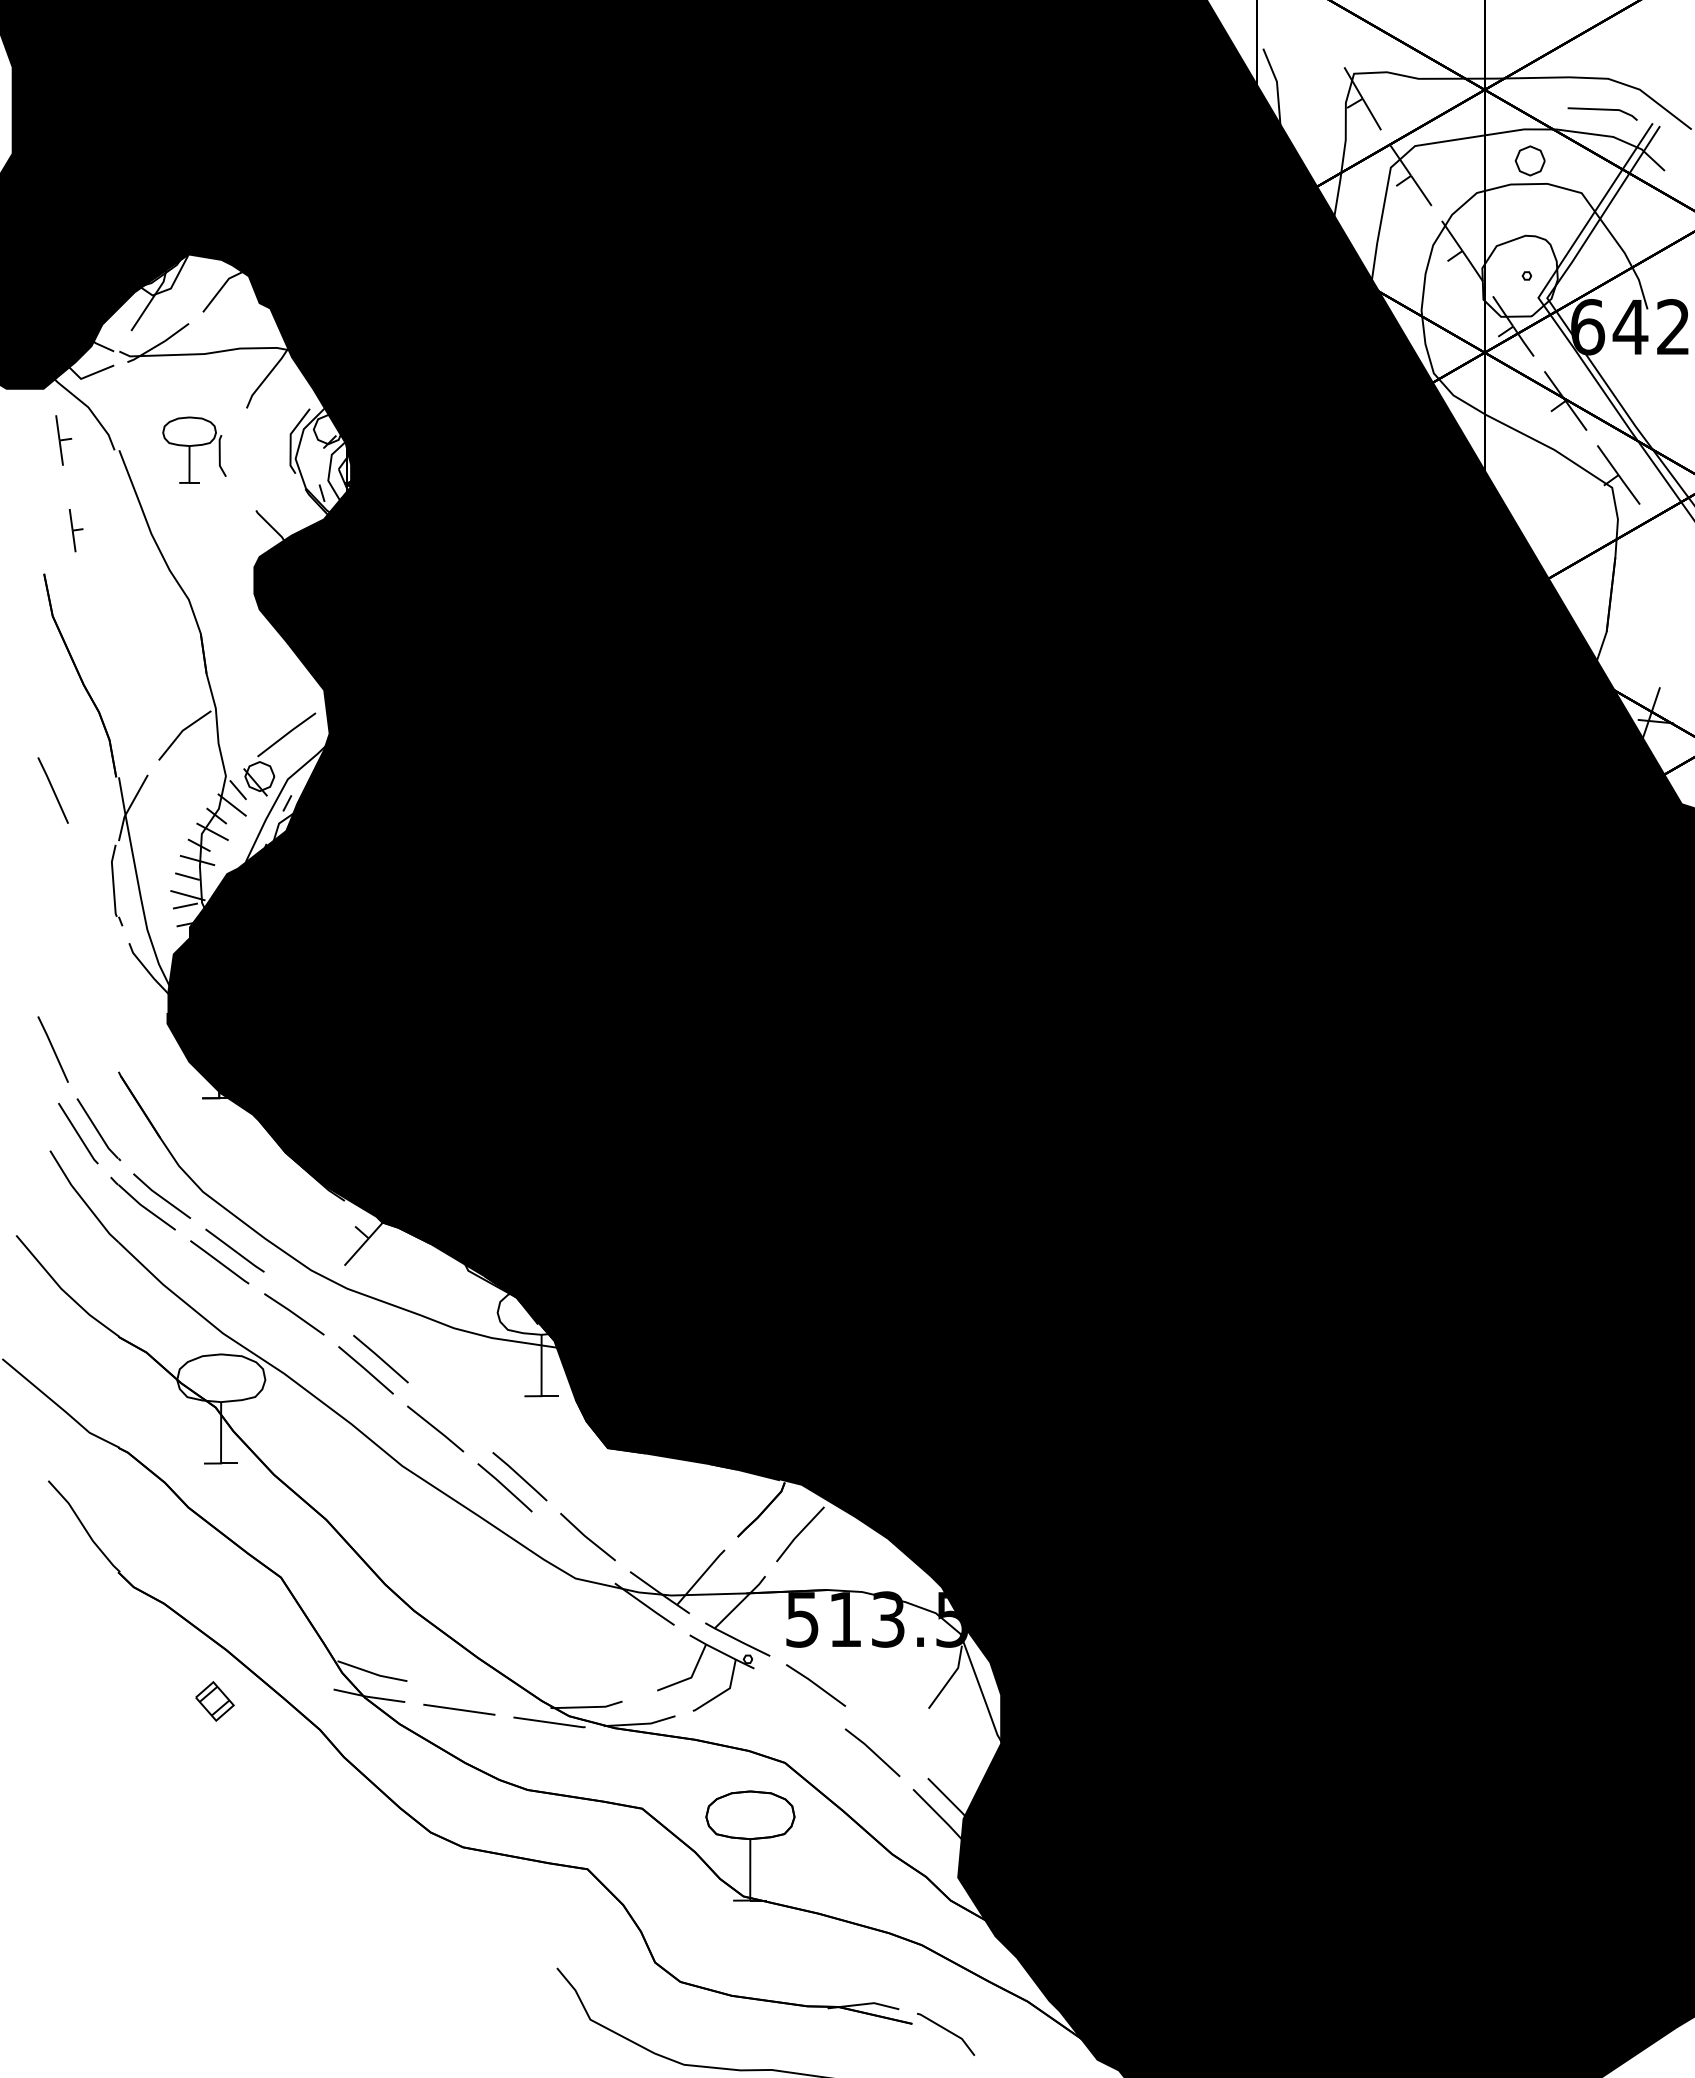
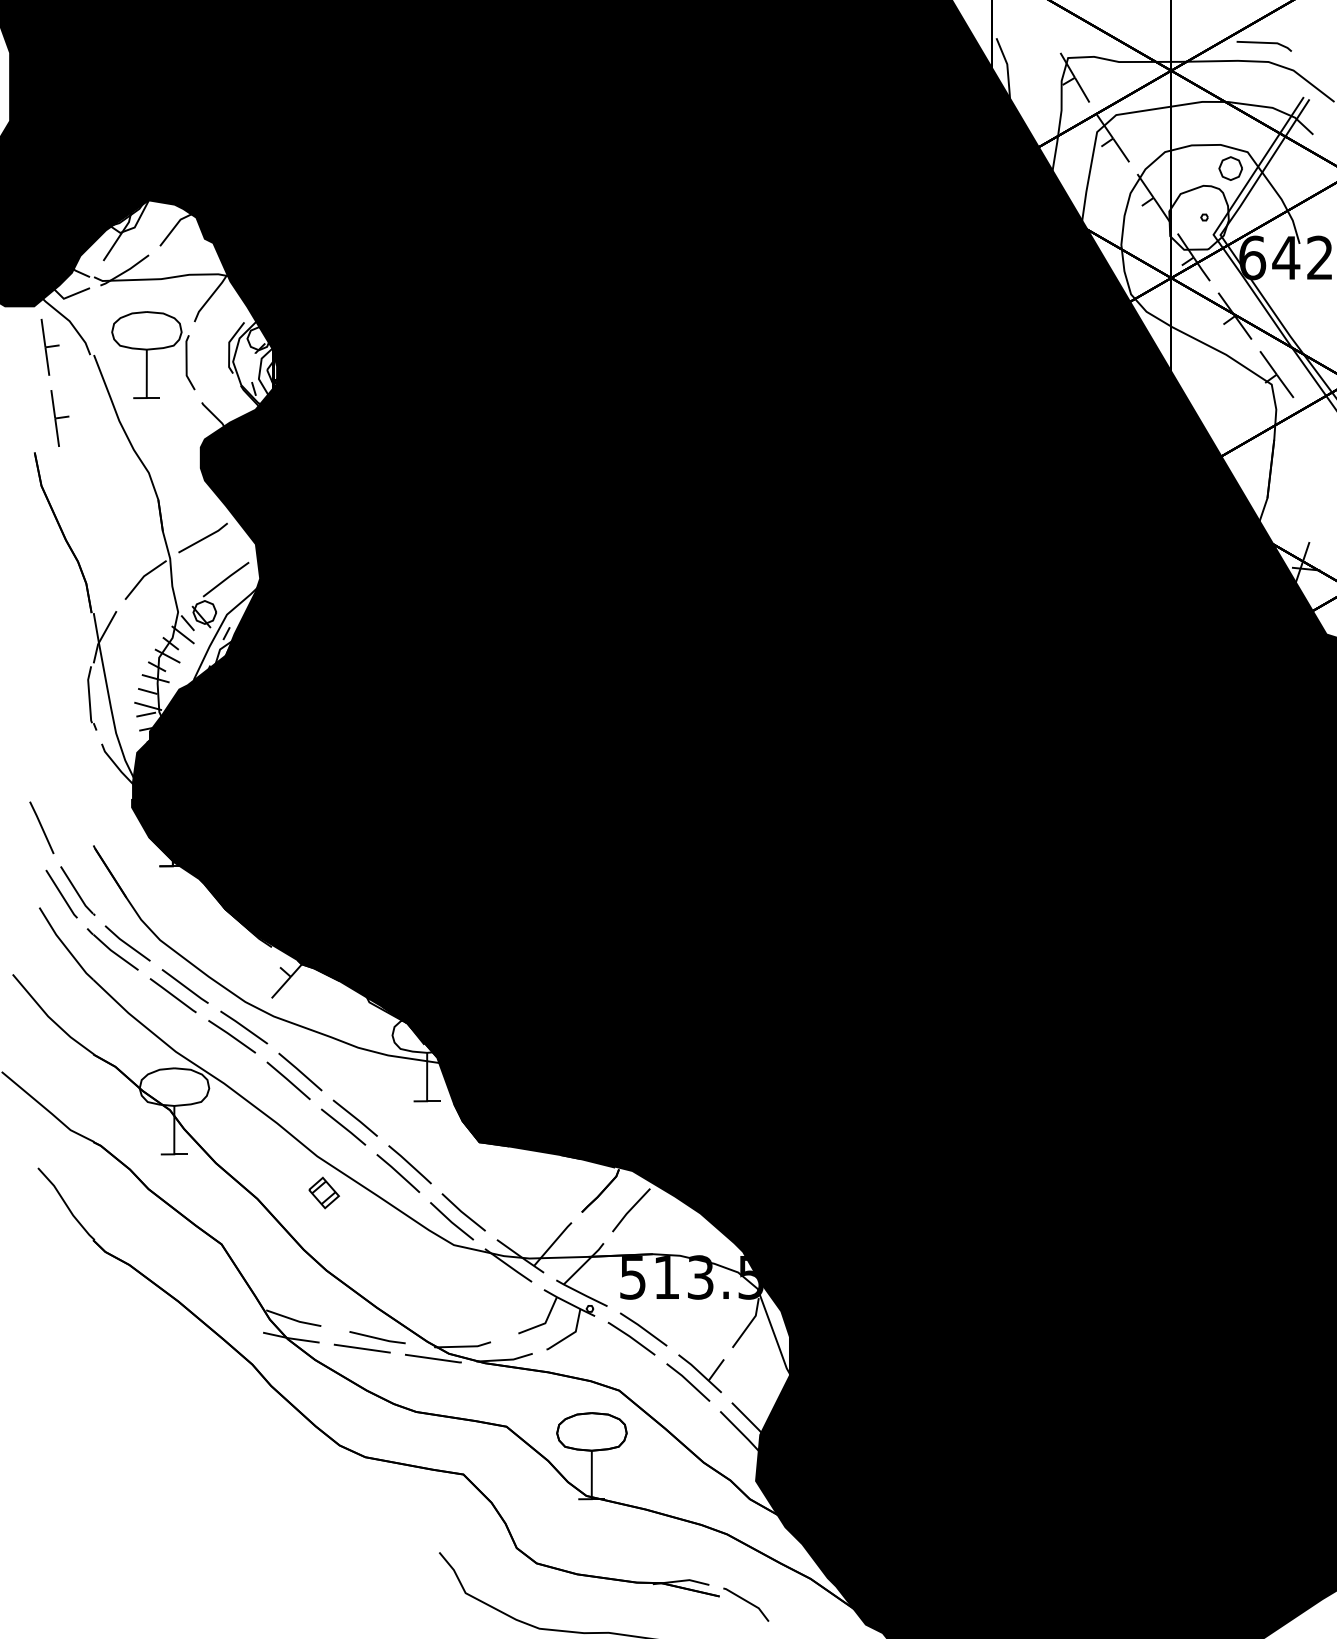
line: (1602, 110) -> (1264, 43), moved
part: (1529, 160) -> (1230, 168), moved
part: (63, 440) -> (50, 347), size x1.43
part: (194, 449) -> (153, 354), size x1.67
part: (76, 530) -> (60, 418), size x1.67
line: (257, 682) -> (203, 538), added
line: (52, 790) -> (41, 623), removed
line: (309, 1302) -> (244, 1027), added
line: (450, 1417) -> (355, 1118), added
line: (572, 1548) -> (451, 1221), added
line: (478, 1695) -> (377, 1337), added
line: (800, 1697) -> (631, 1338), added
part: (214, 1701) -> (323, 1193), moved
part: (889, 1741) -> (701, 1373), added

